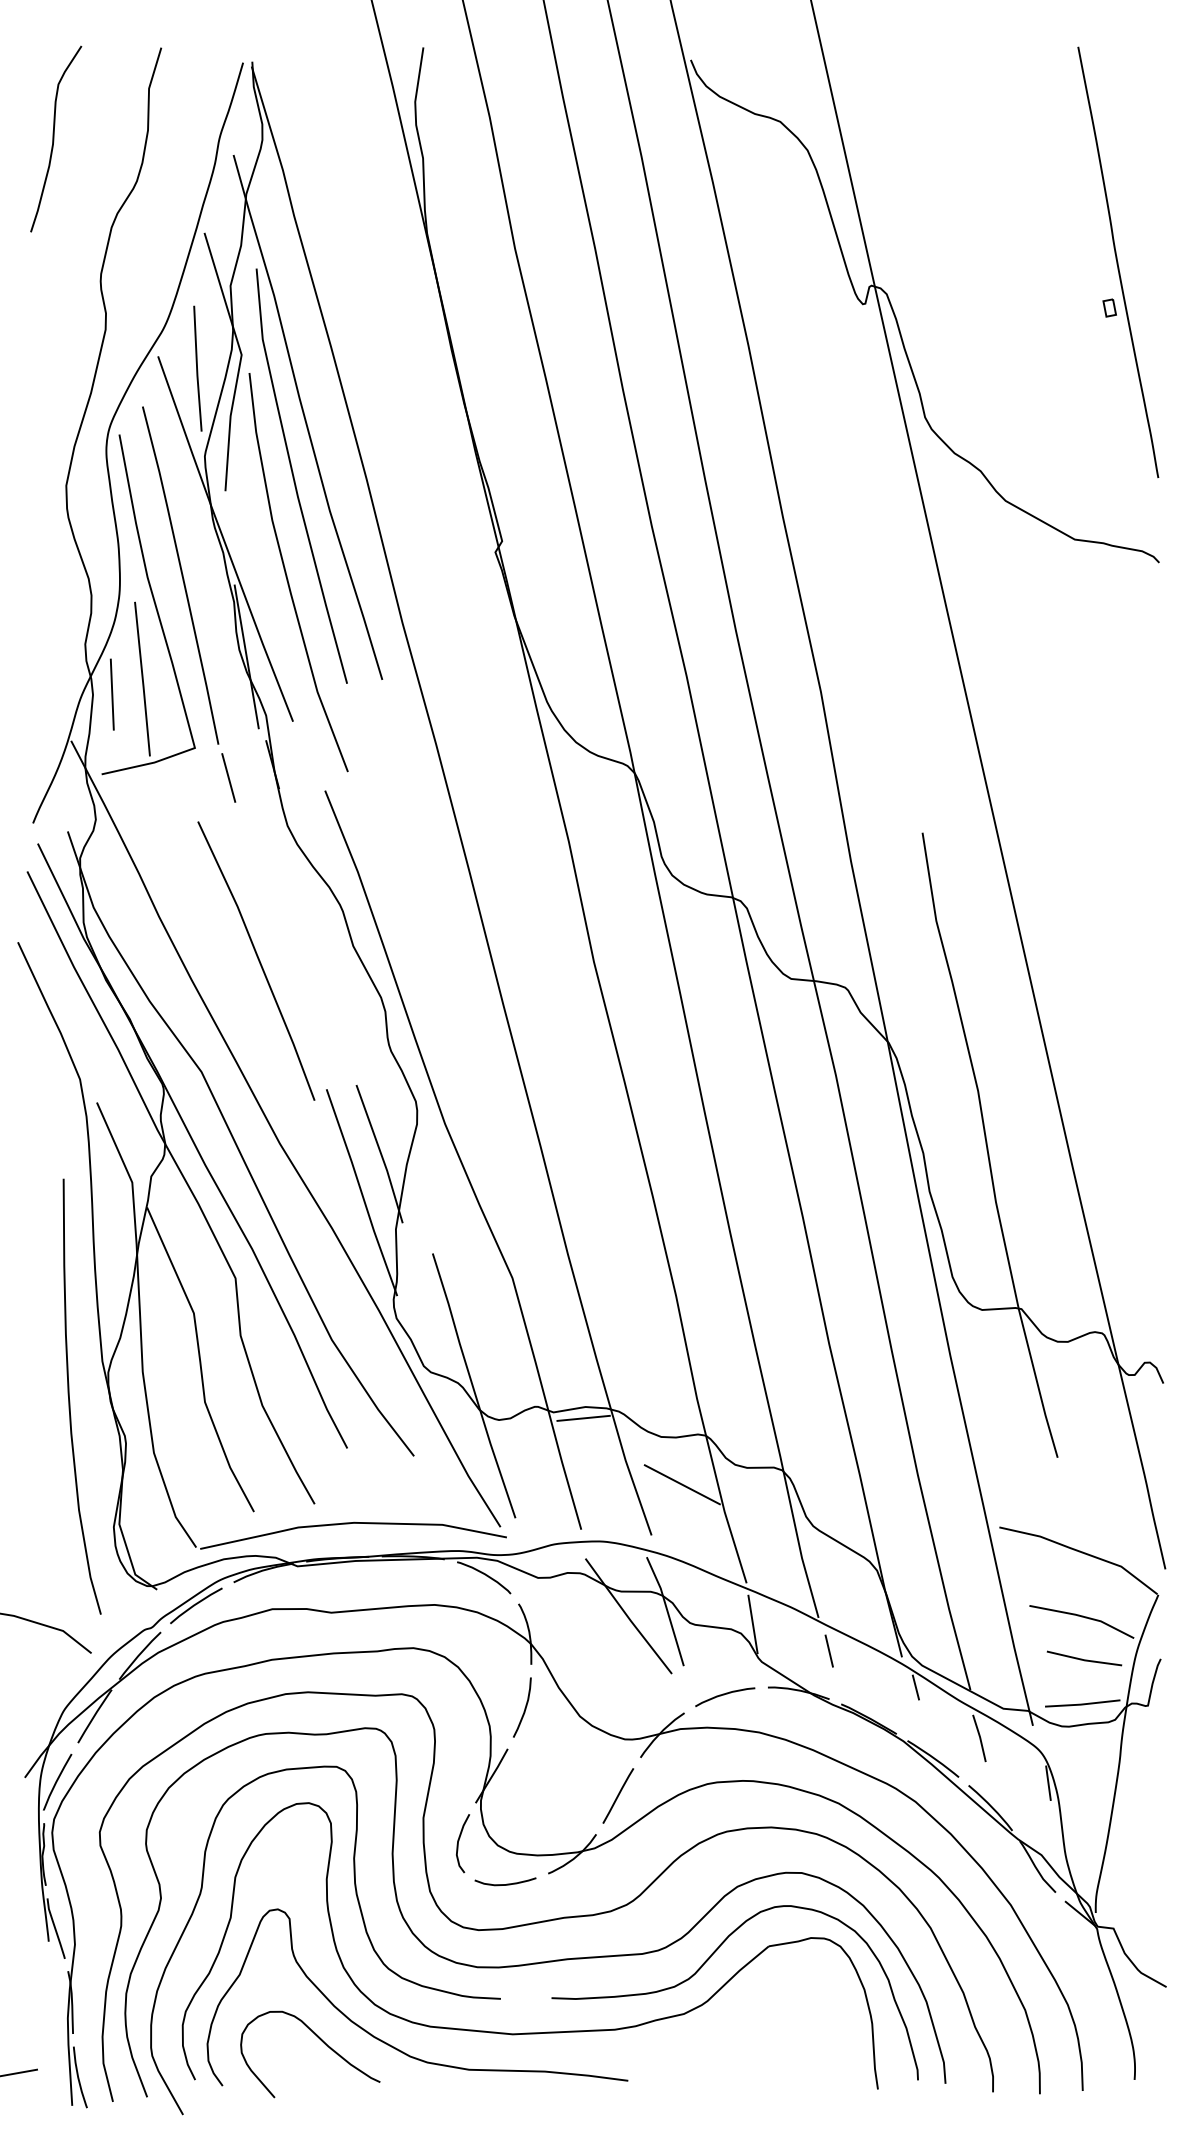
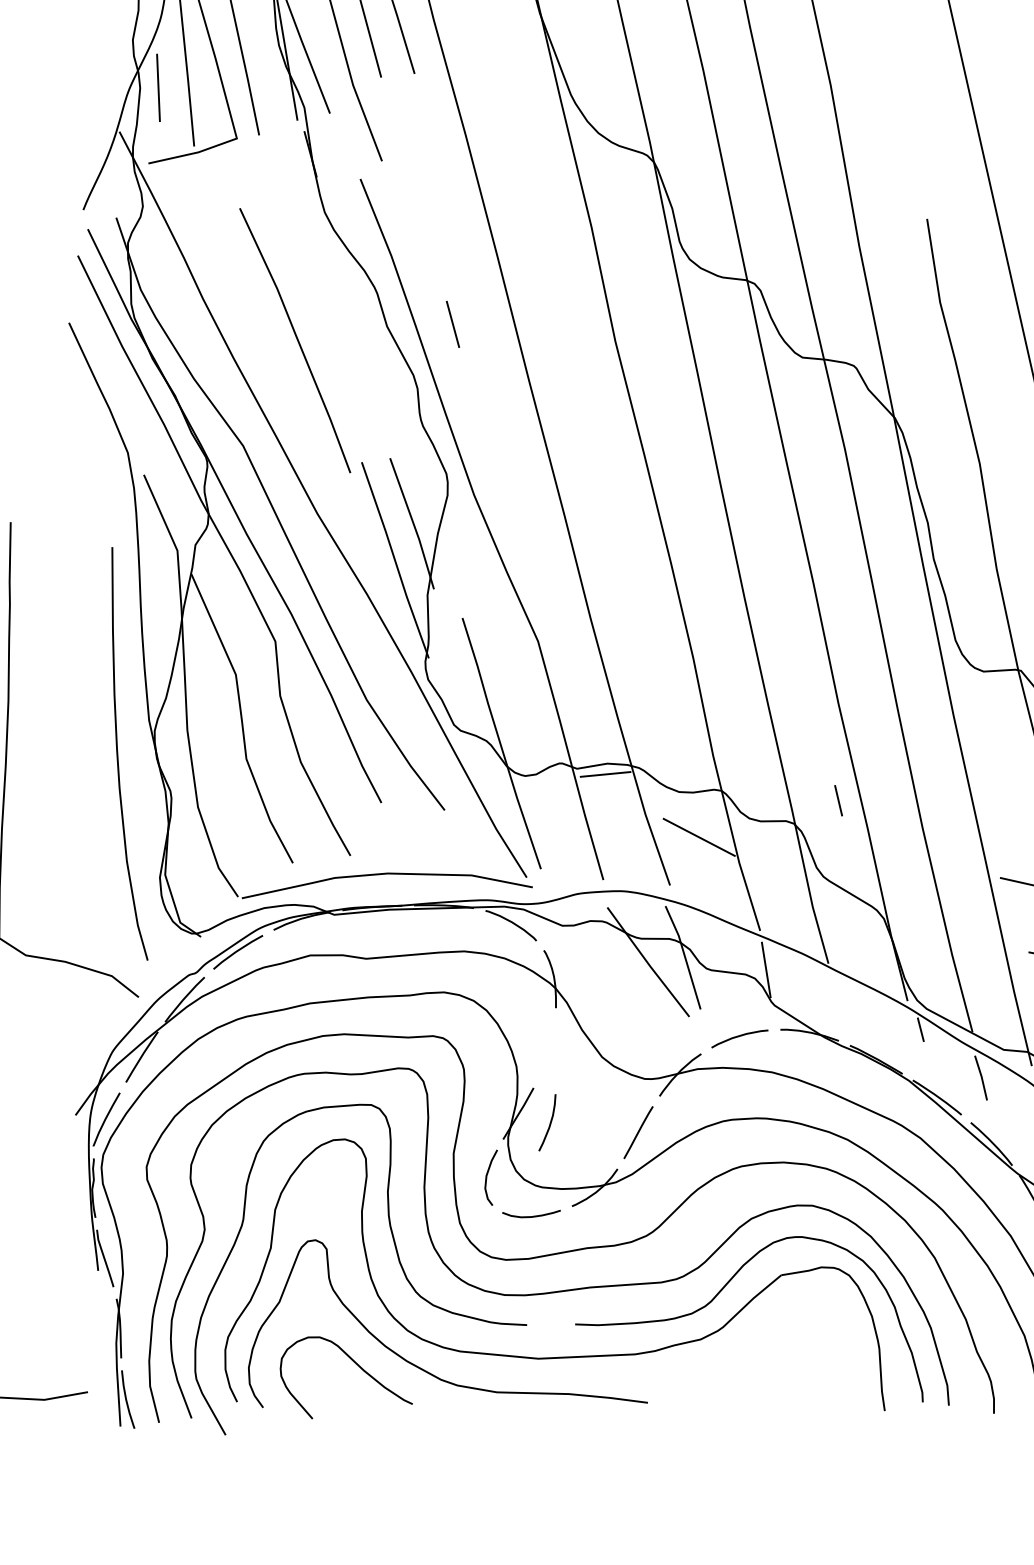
line: (228, 777) -> (452, 323), moved
line: (828, 1650) -> (837, 800), moved
curve: (524, 1708) -> (549, 1123), moved

